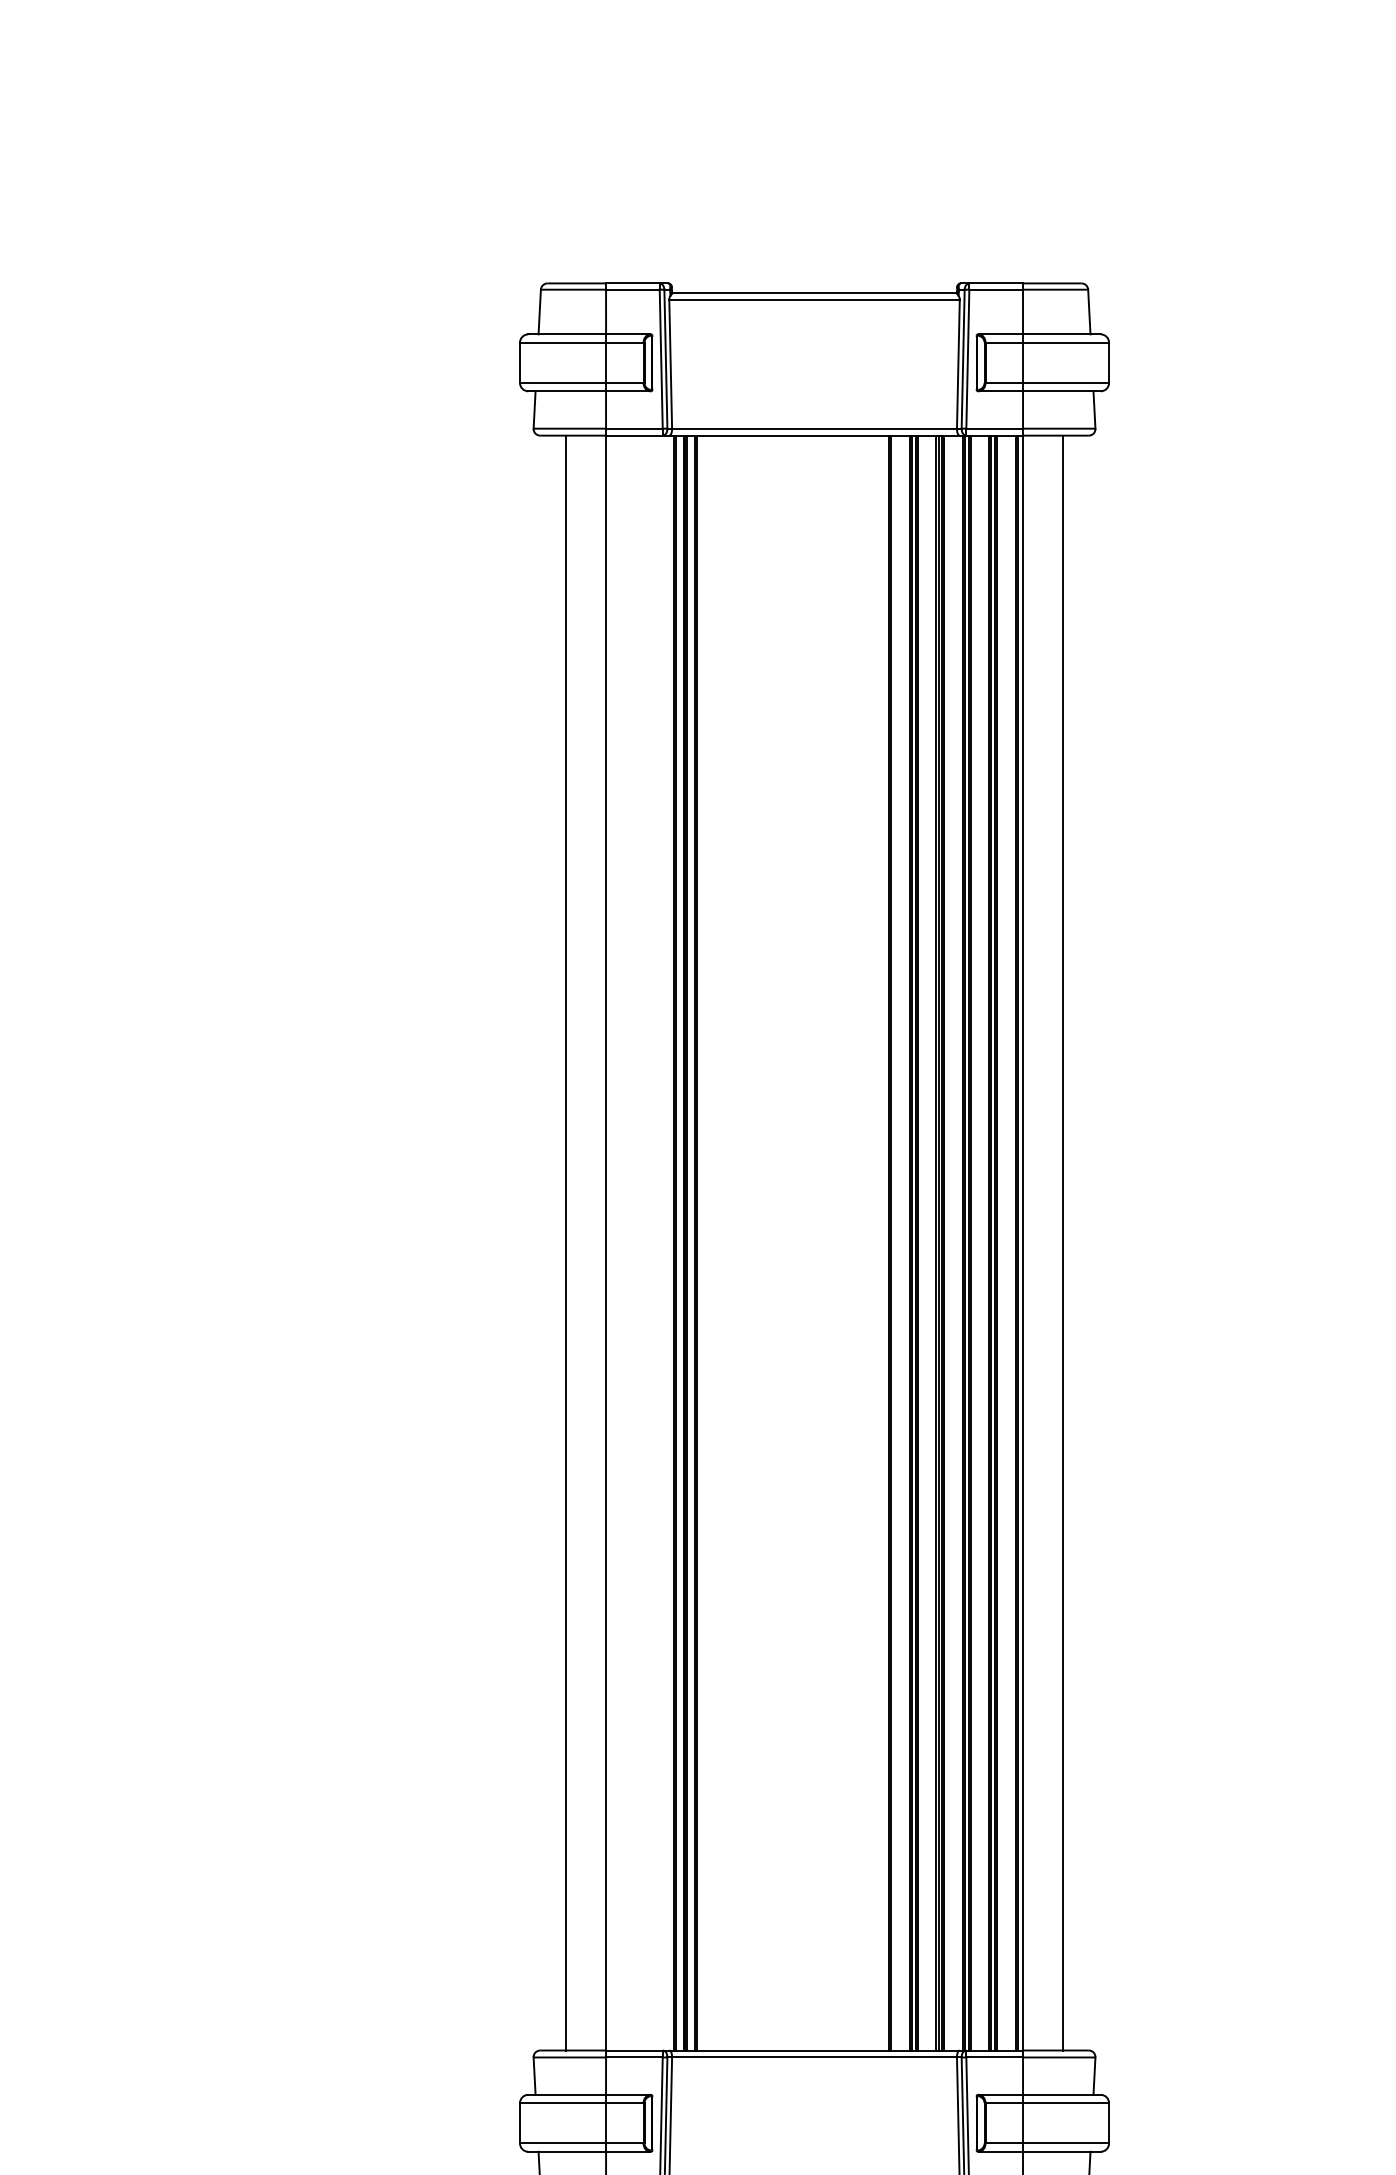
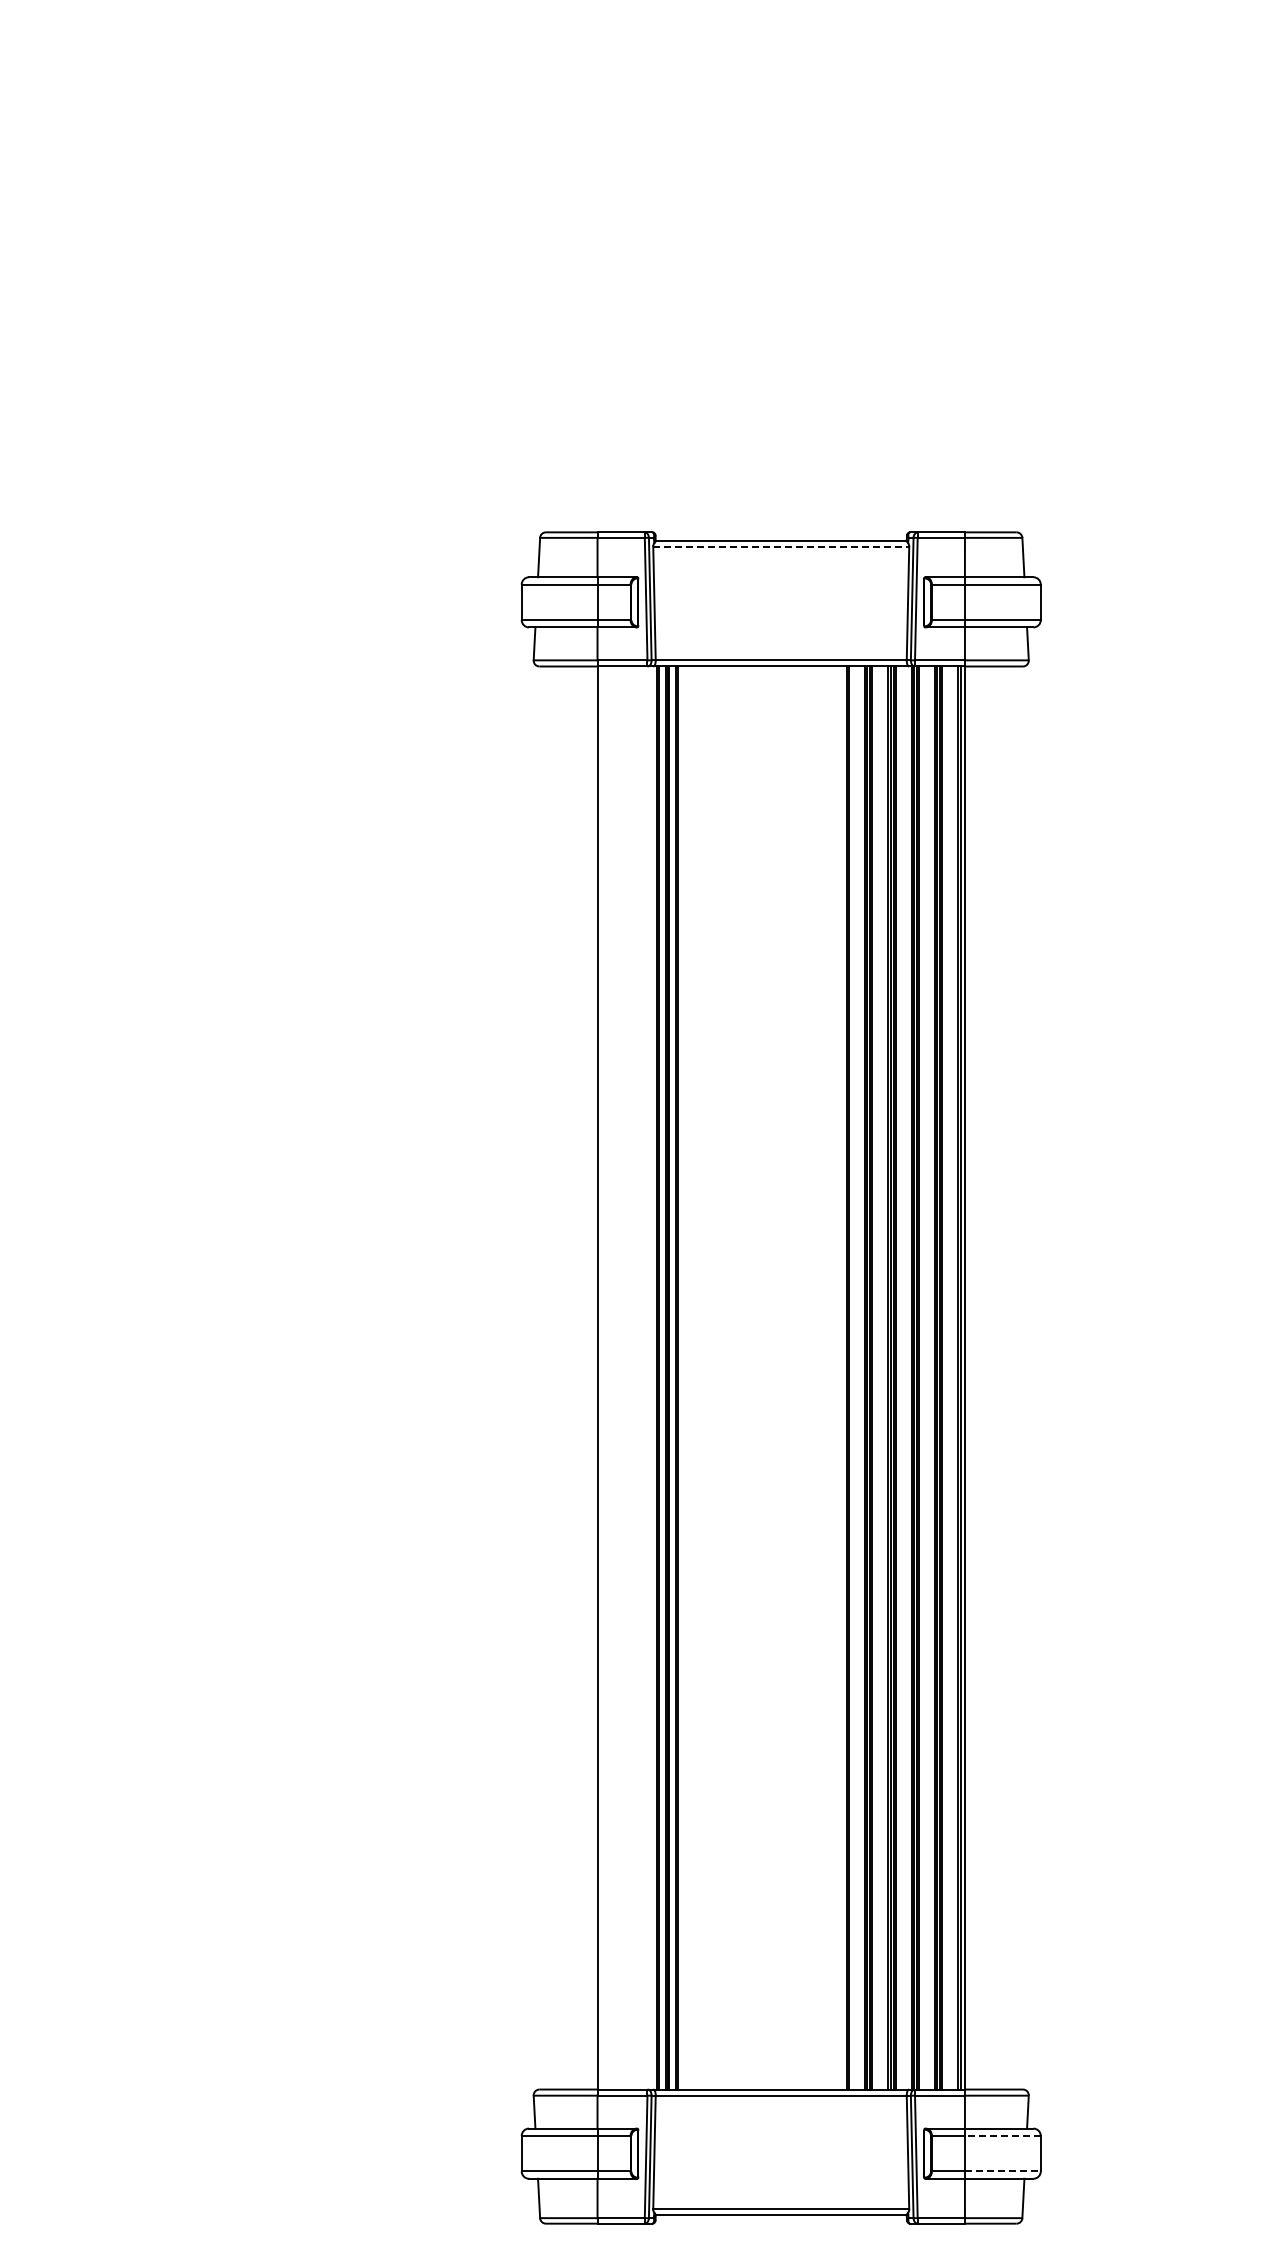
line: (814, 299) -> (781, 546), solid -> dashed
line: (566, 1242) -> (562, 1377), removed
line: (1062, 1242) -> (999, 1377), removed
line: (1065, 2102) -> (1002, 2135), solid -> dashed
line: (1065, 2143) -> (1002, 2171), solid -> dashed

